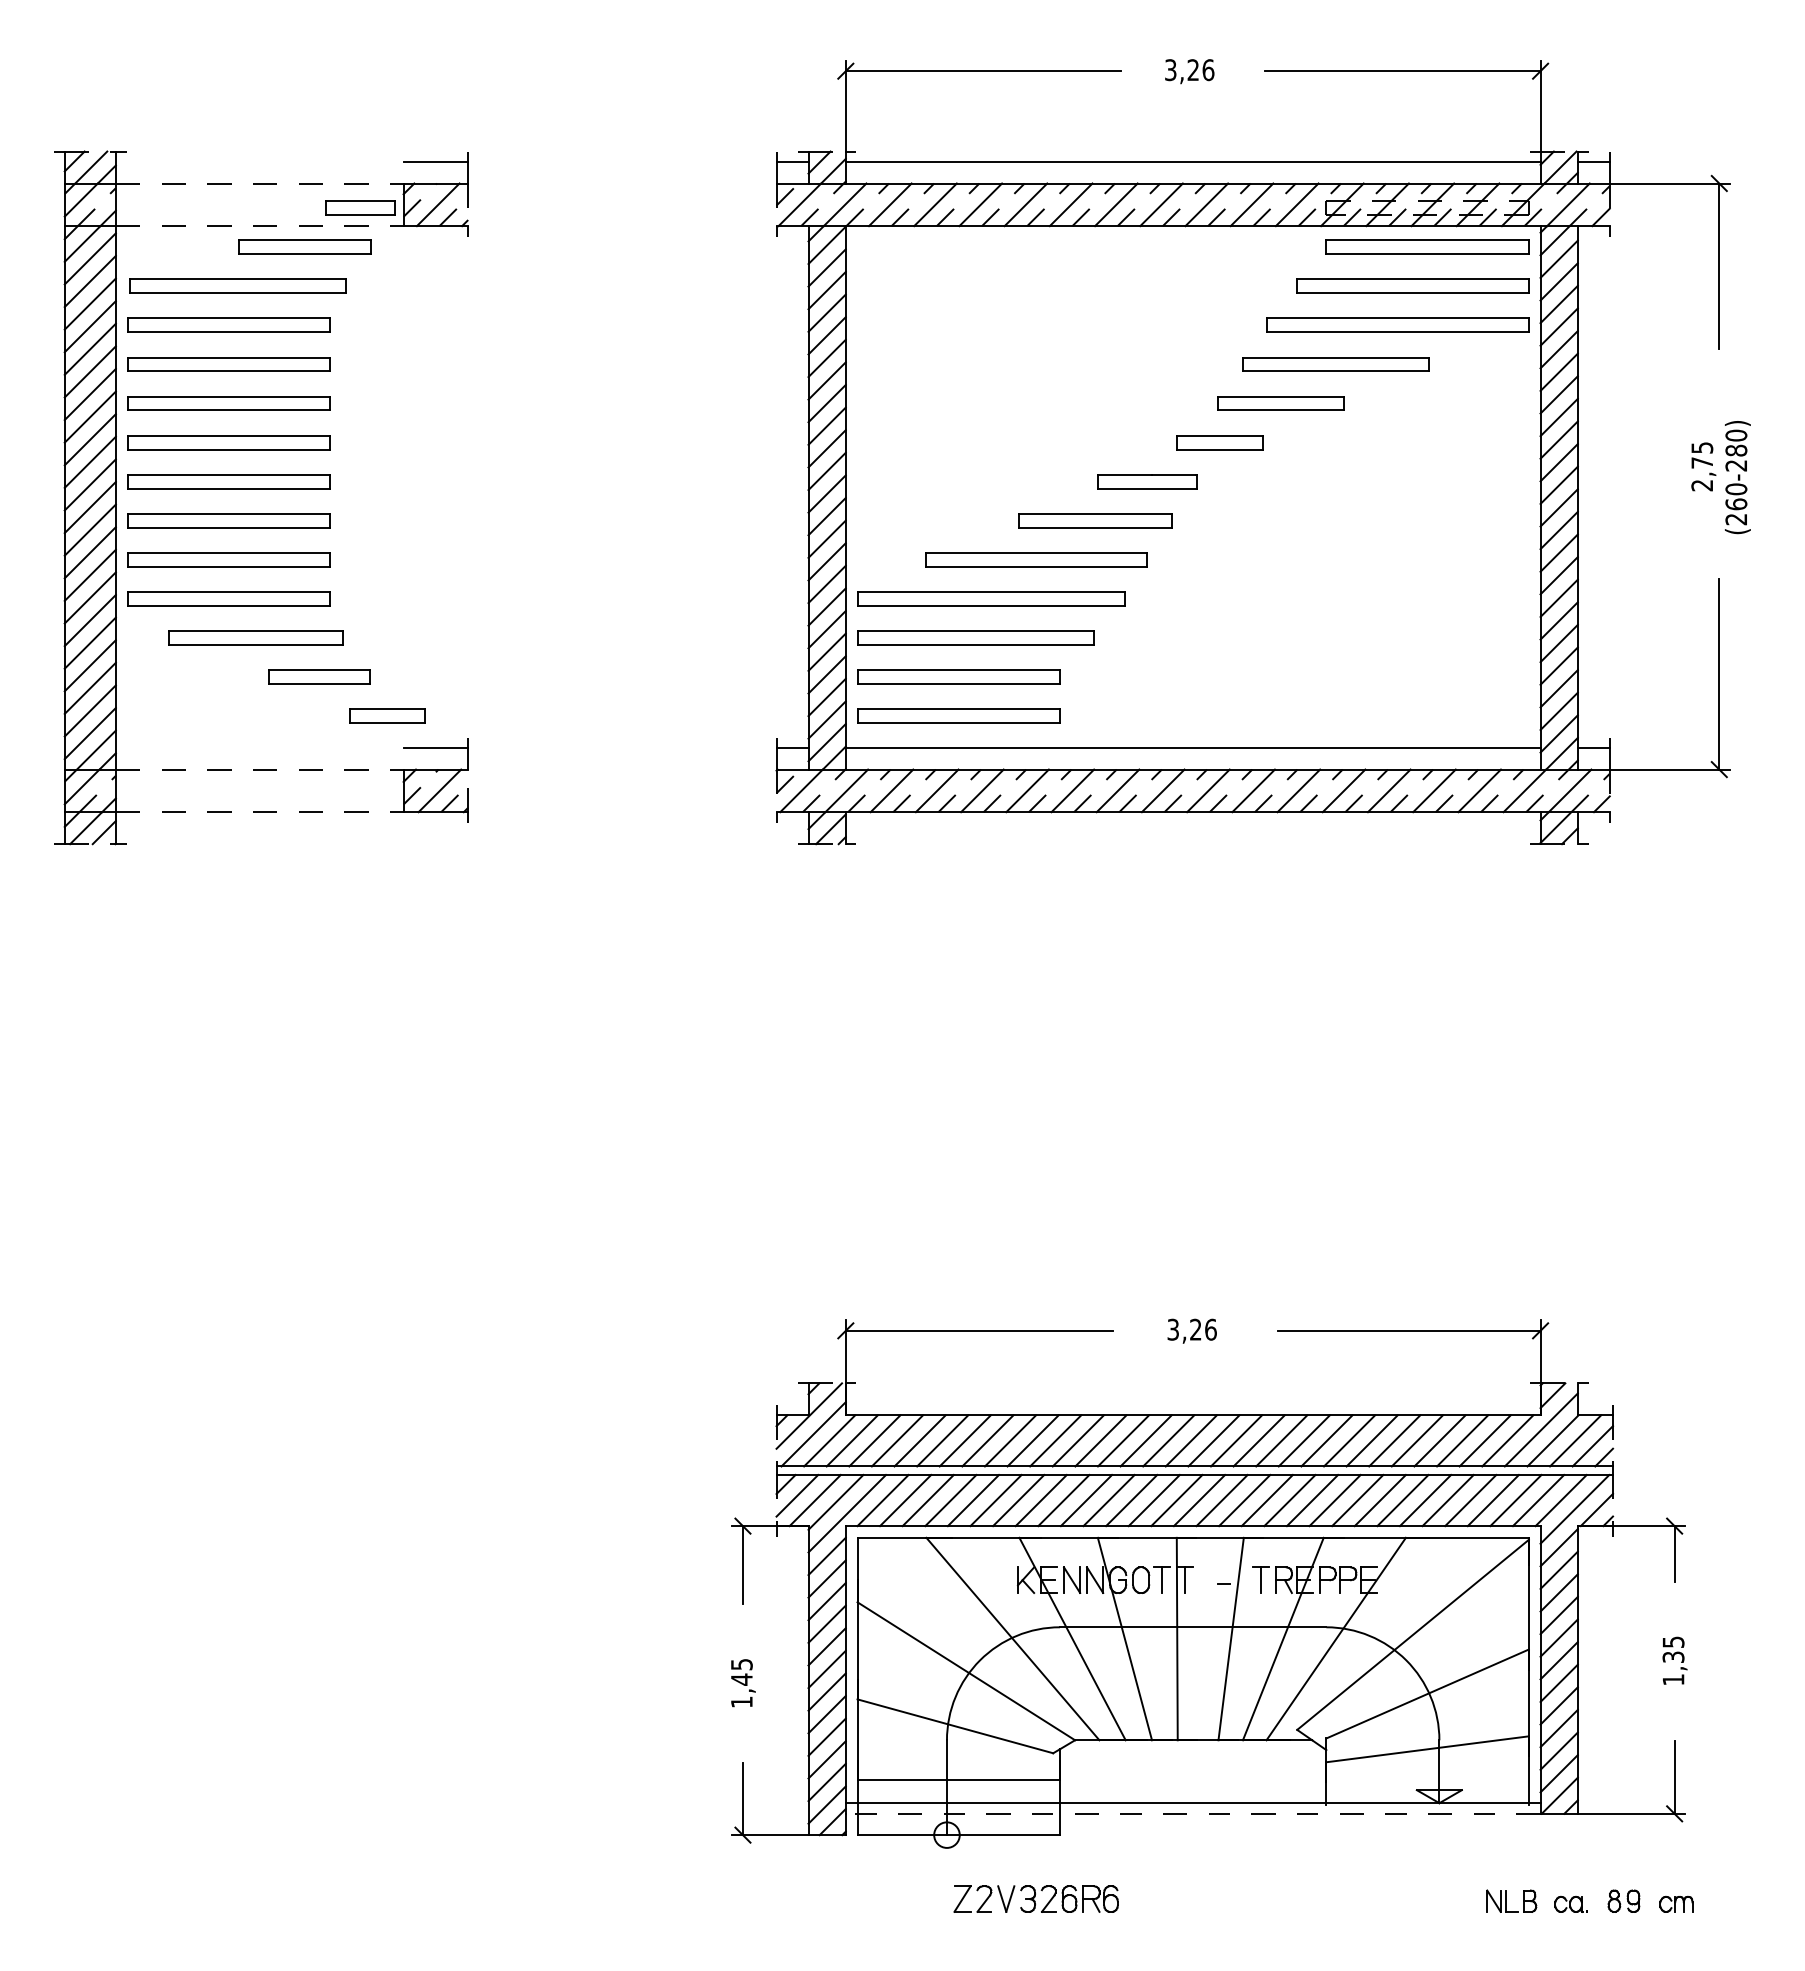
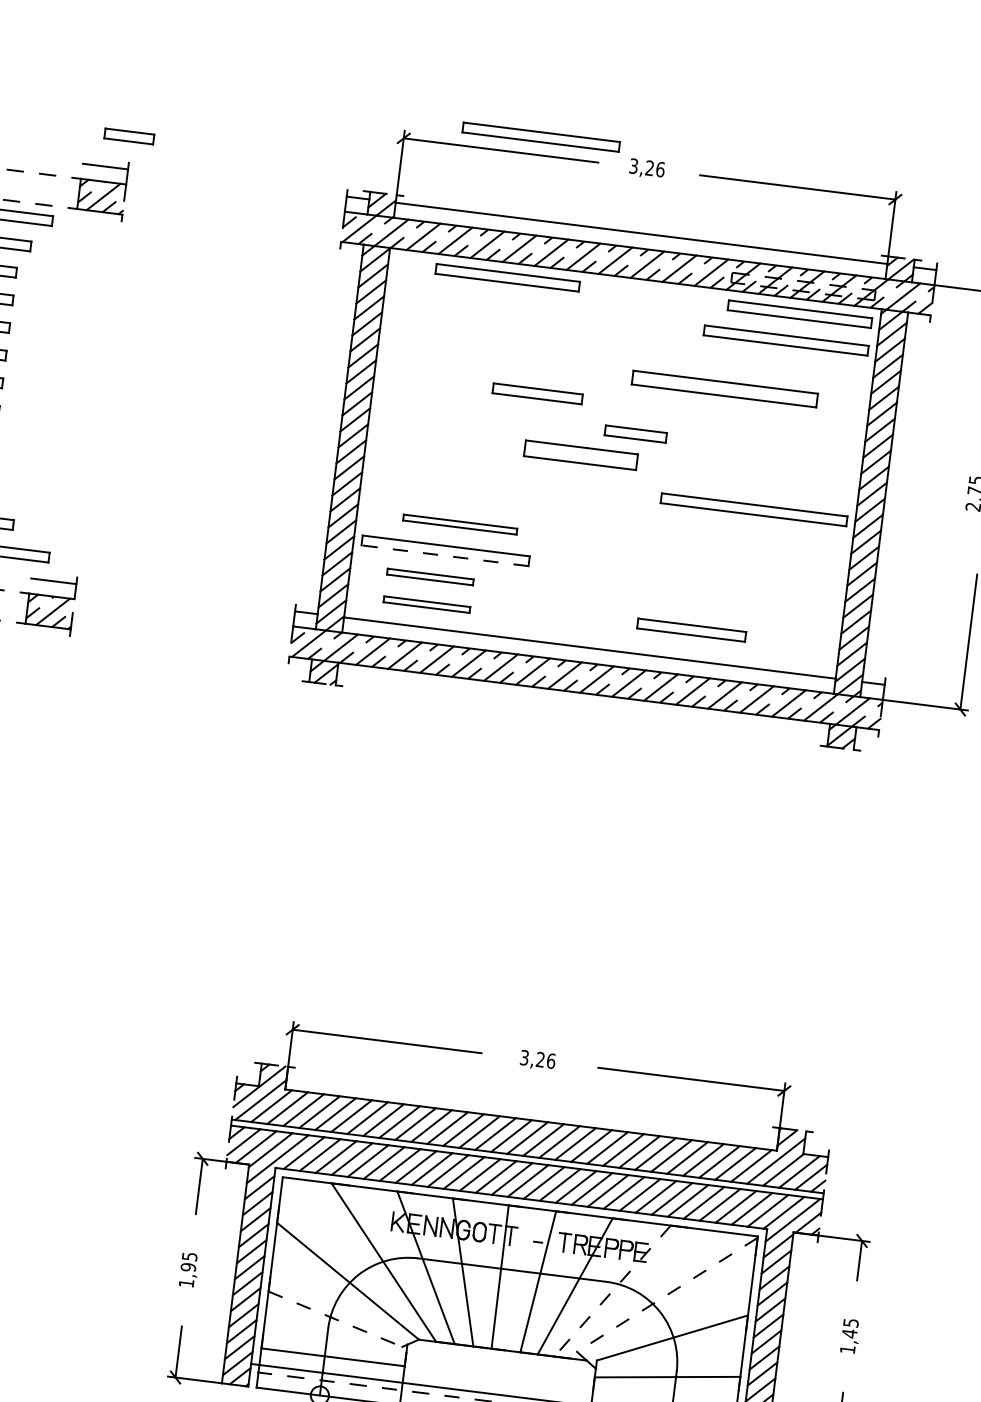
part: (360, 207) -> (129, 136), moved
part: (1014, 246) -> (507, 277), added
part: (1397, 324) -> (754, 509), moved
part: (1335, 364) -> (724, 389), size x1.4
part: (1280, 403) -> (537, 393), moved
part: (1147, 481) -> (581, 455), size x1.6
part: (1095, 520) -> (691, 630), moved
part: (1036, 559) -> (540, 136), moved
part: (991, 598) -> (460, 524), size x0.6
line: (975, 644) -> (445, 555), solid -> dashed
part: (958, 676) -> (430, 576), size x0.6
part: (958, 715) -> (426, 604), size x0.6
line: (1413, 1634) -> (667, 1294), solid -> dashed
line: (1336, 1639) -> (612, 1291), solid -> dashed
text: (1673, 1657) -> (849, 1333), 1,35 -> 1,45
text: (741, 1679) -> (188, 1267), 1,45 -> 1,95
line: (955, 1726) -> (335, 1319), solid -> dashed

